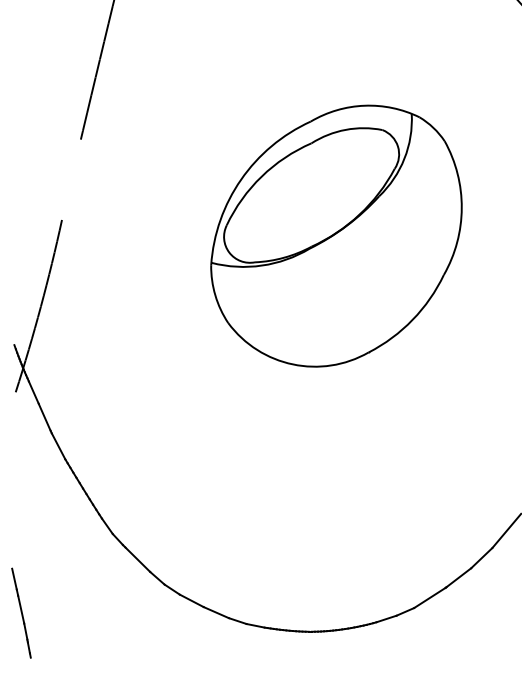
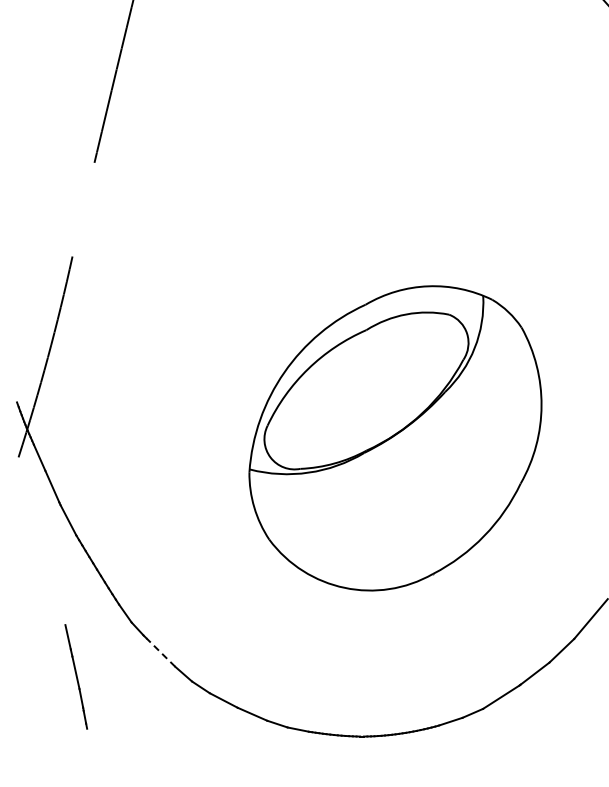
part: (336, 236) -> (395, 438), moved
line: (137, 559) -> (160, 652), solid -> dashed
line: (21, 612) -> (76, 676), moved

